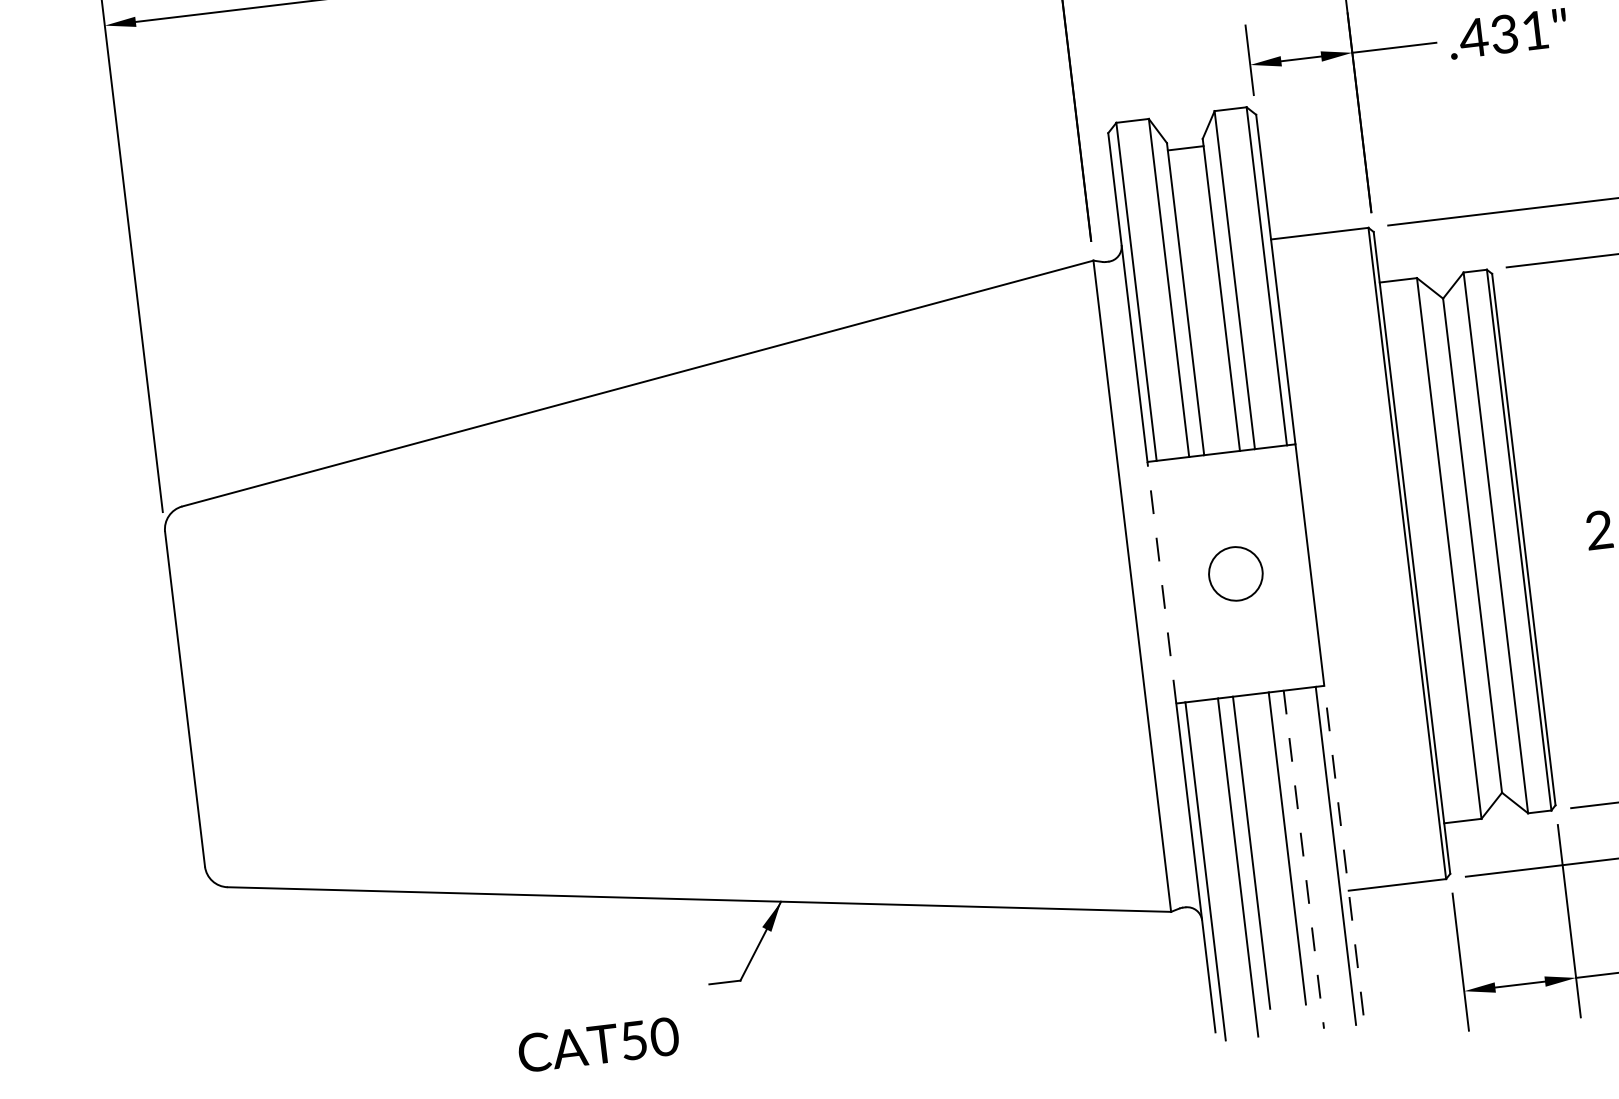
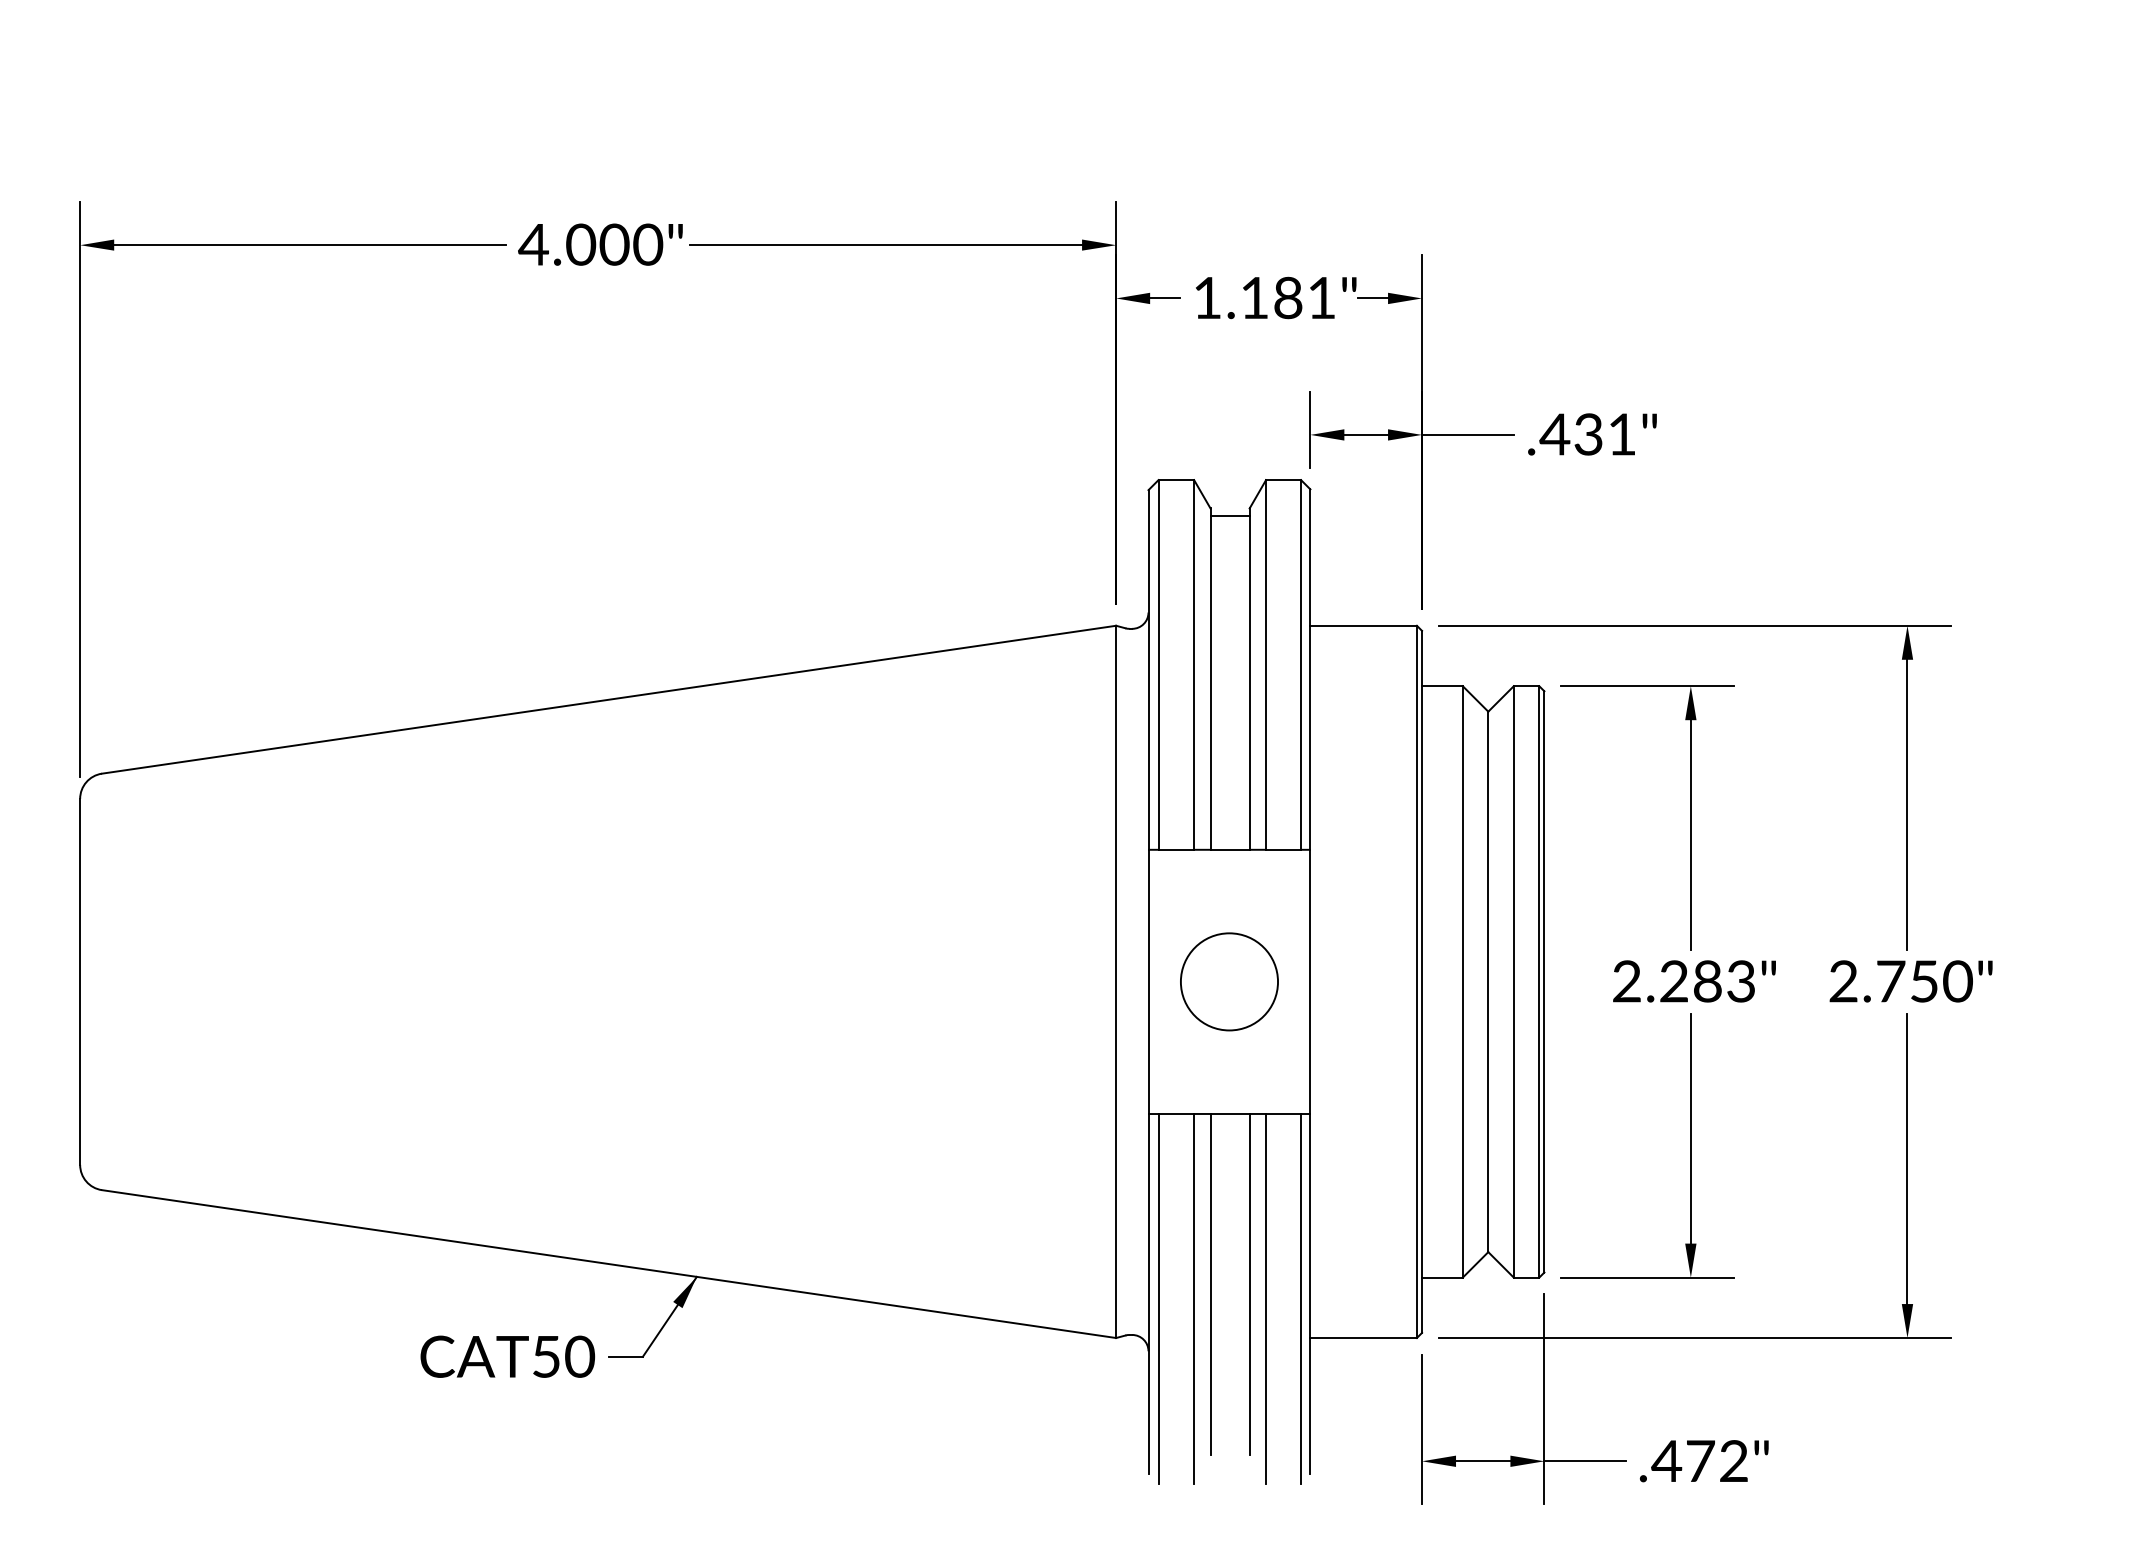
circle: (1235, 573) -> (1229, 981), size x1.67
line: (1161, 582) -> (1148, 981), dashed -> solid
line: (1343, 849) -> (1310, 1293), dashed -> solid
line: (1304, 859) -> (1266, 1298), dashed -> solid
text: (598, 1044) -> (507, 1356), moved

